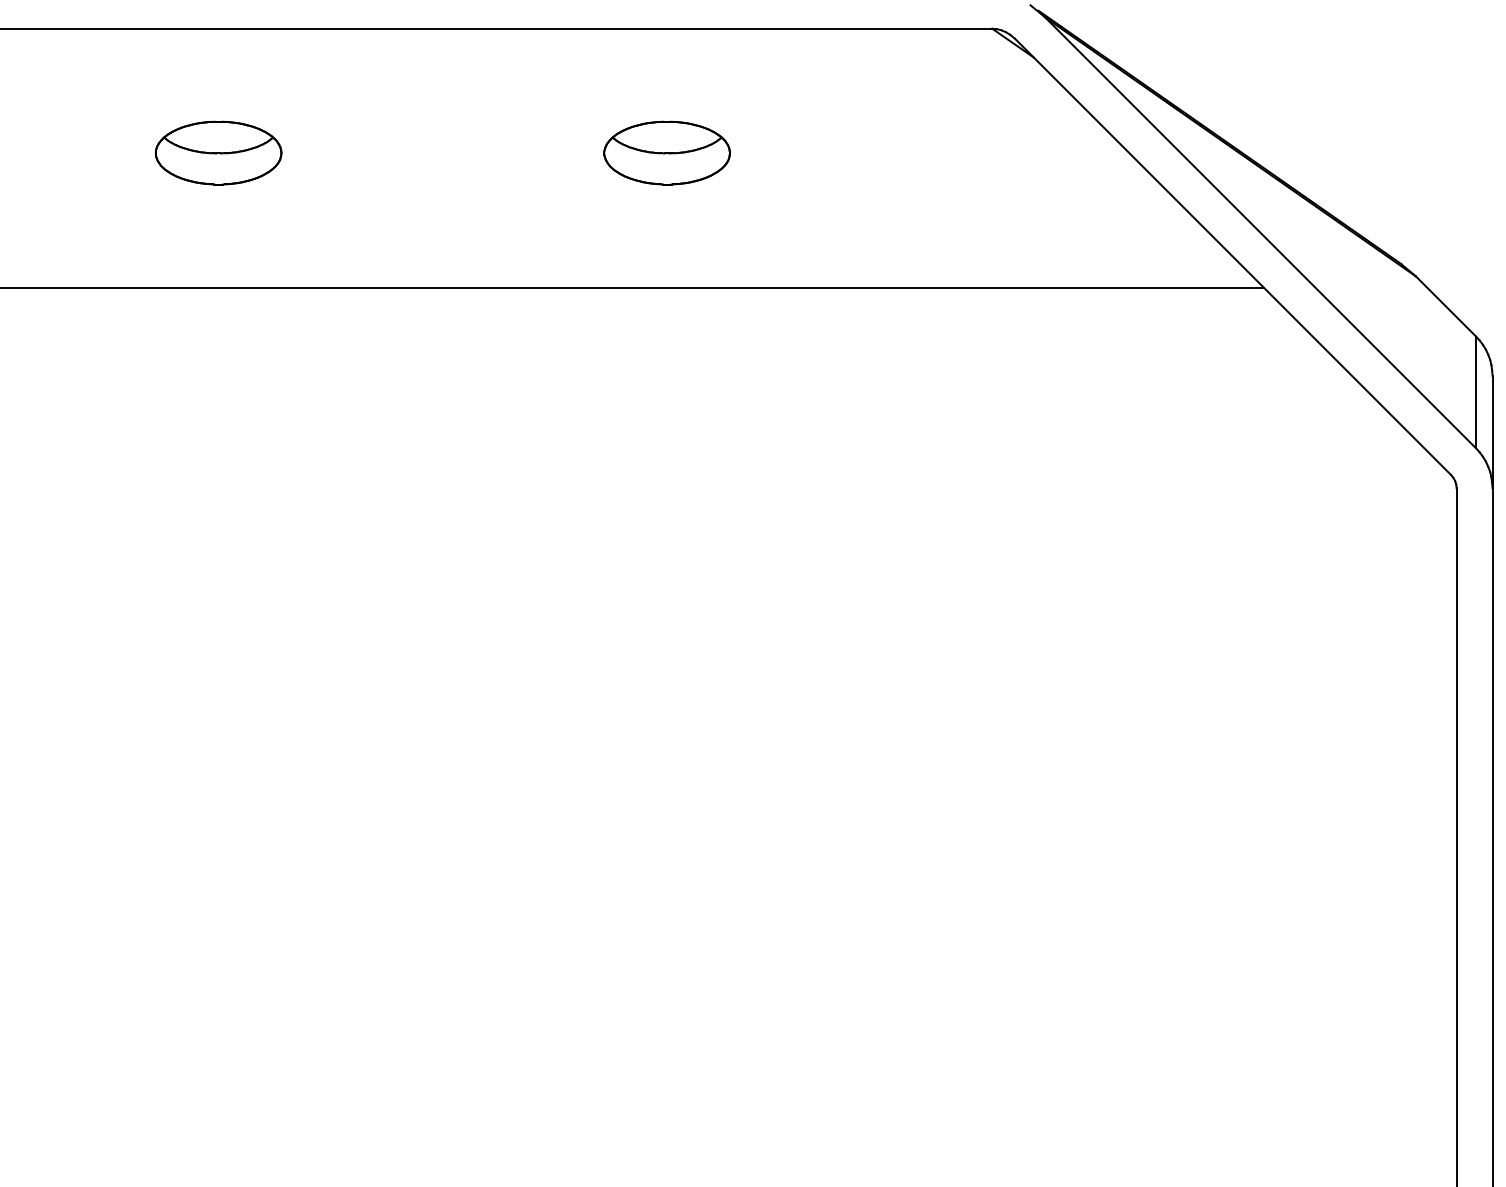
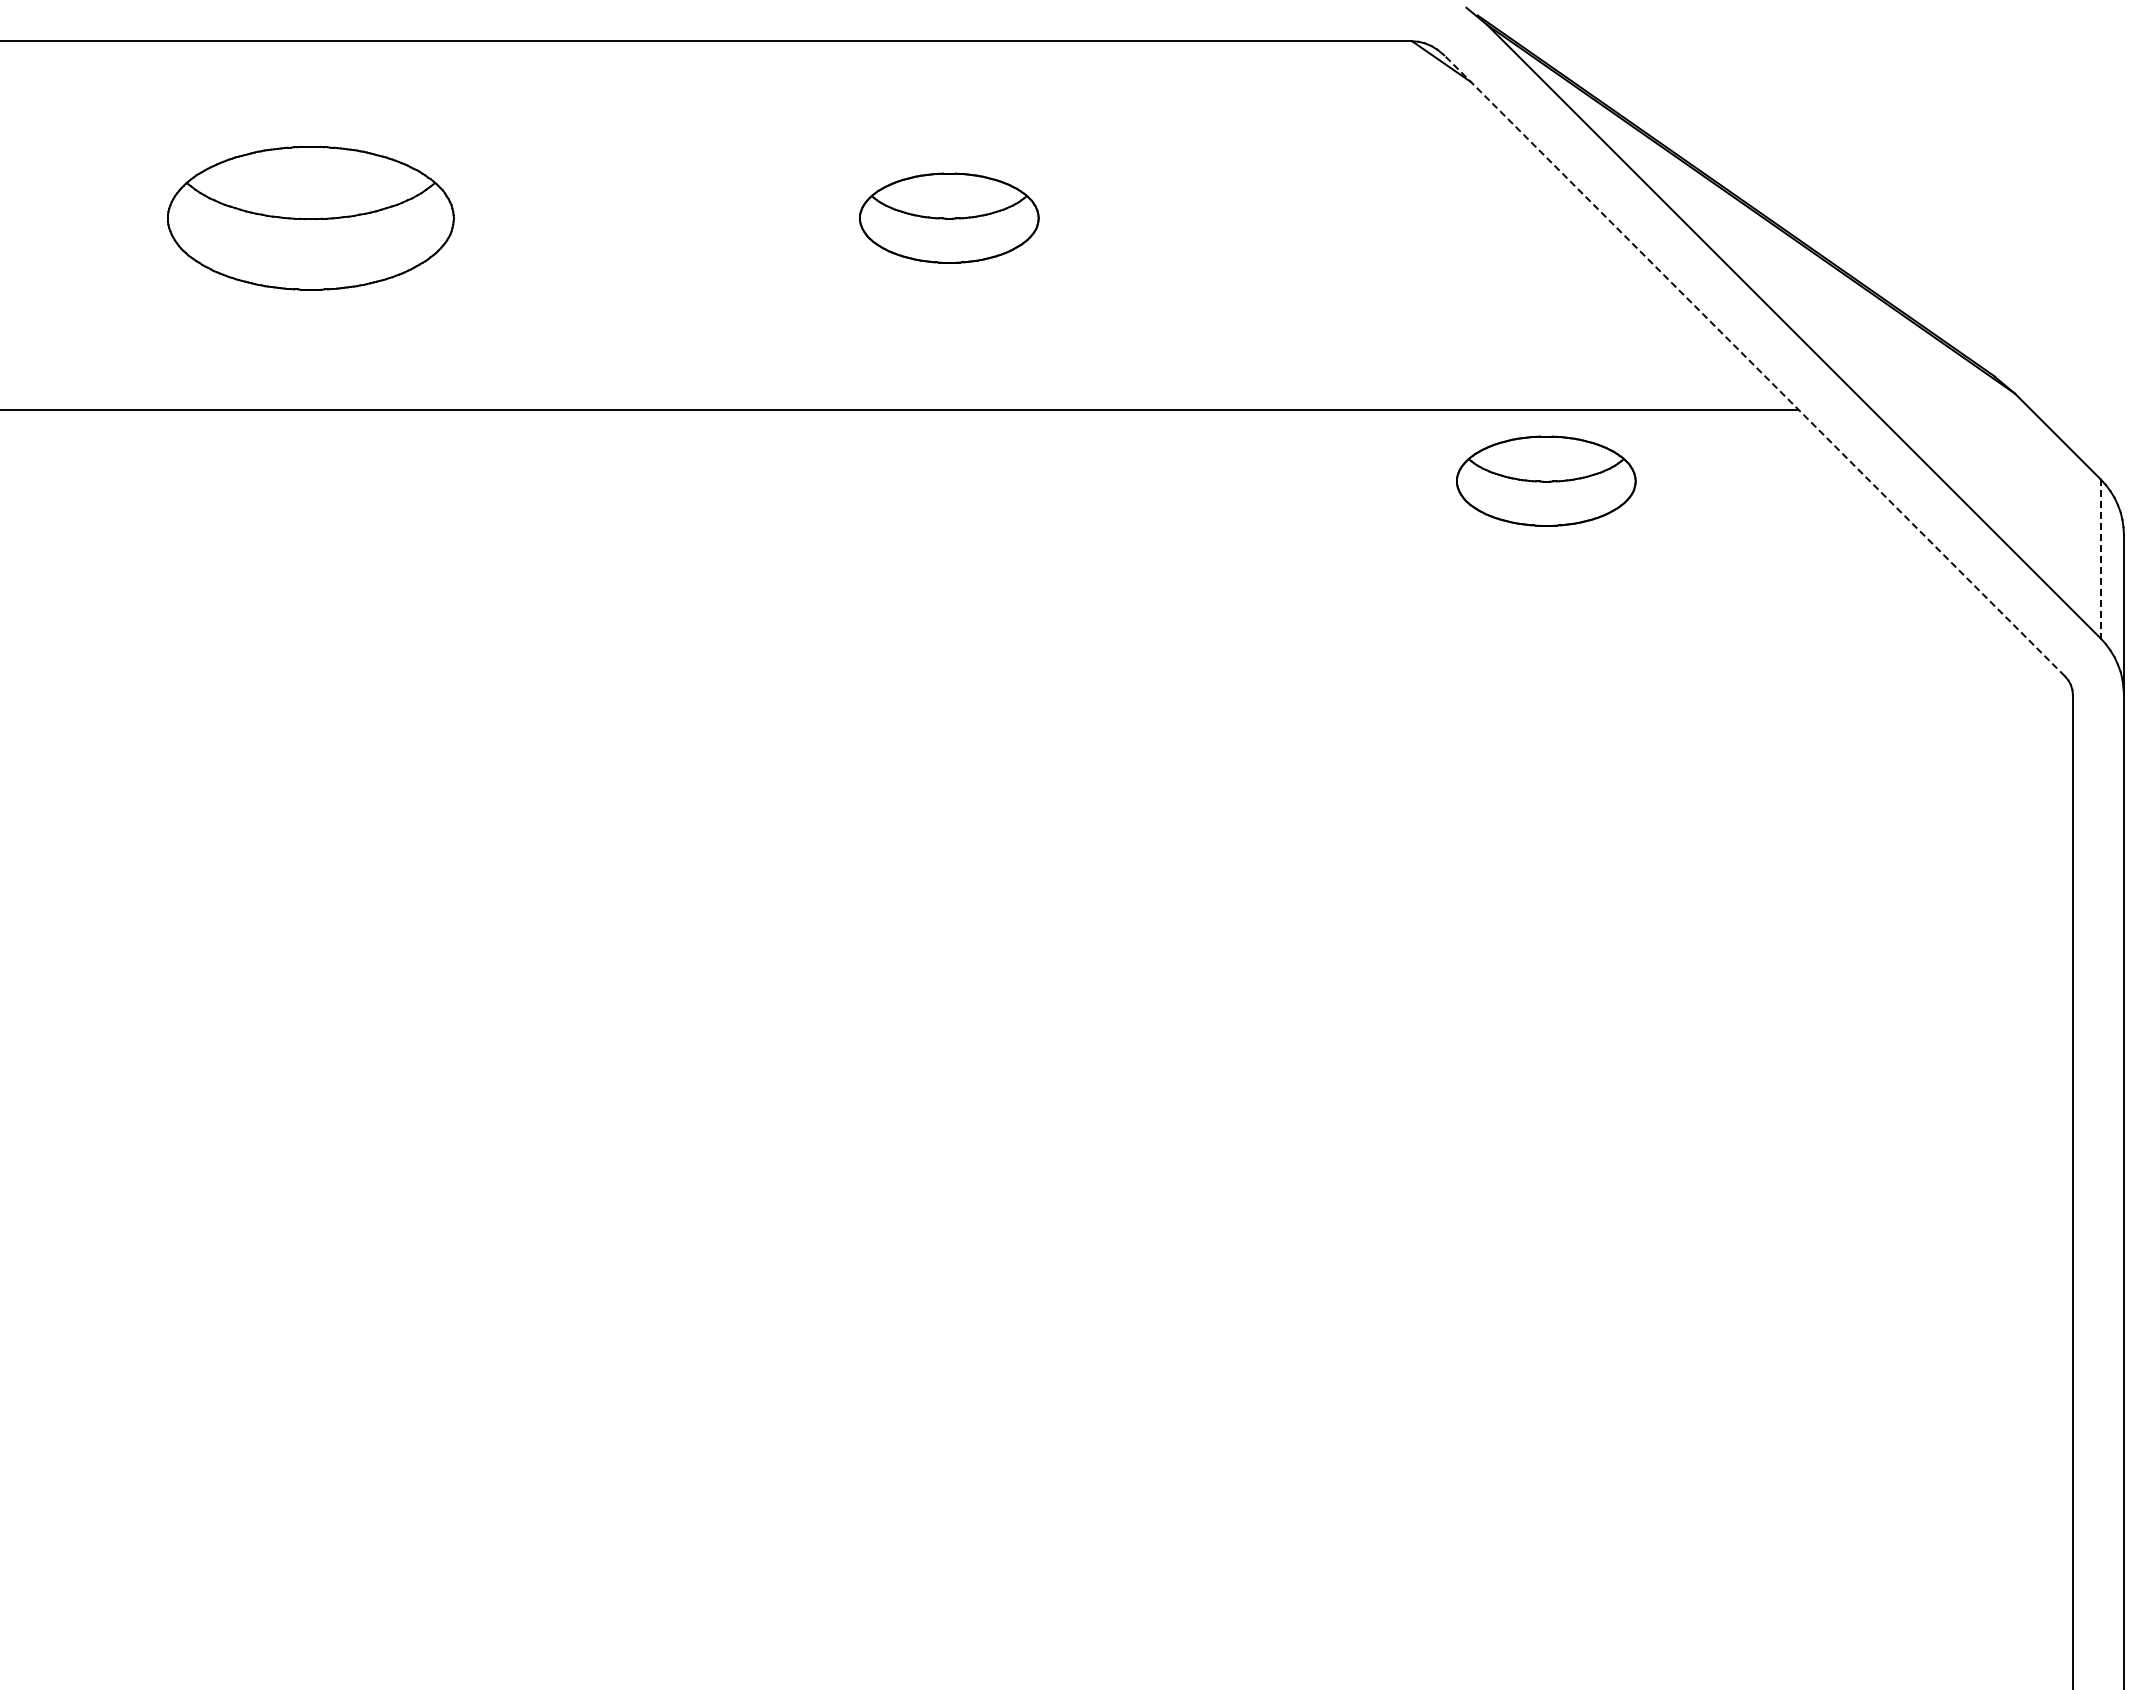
part: (218, 152) -> (310, 217), size x1.6
line: (1232, 256) -> (1754, 365), solid -> dashed
part: (1086, 337) -> (1546, 480), added
line: (1475, 392) -> (2100, 558), solid -> dashed

